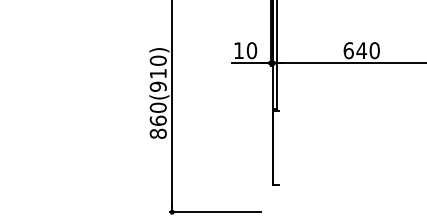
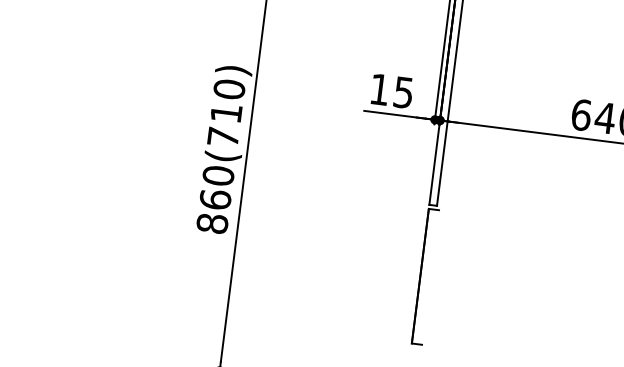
text: (251, 50) -> (402, 92), 10 -> 15
text: (157, 86) -> (221, 136), 860(910) -> 860(710)

